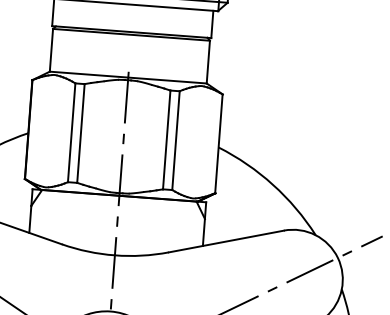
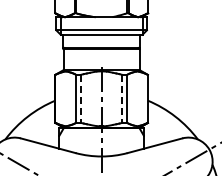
line: (80, 132) -> (80, 98), solid -> dashed
line: (166, 139) -> (122, 98), solid -> dashed

